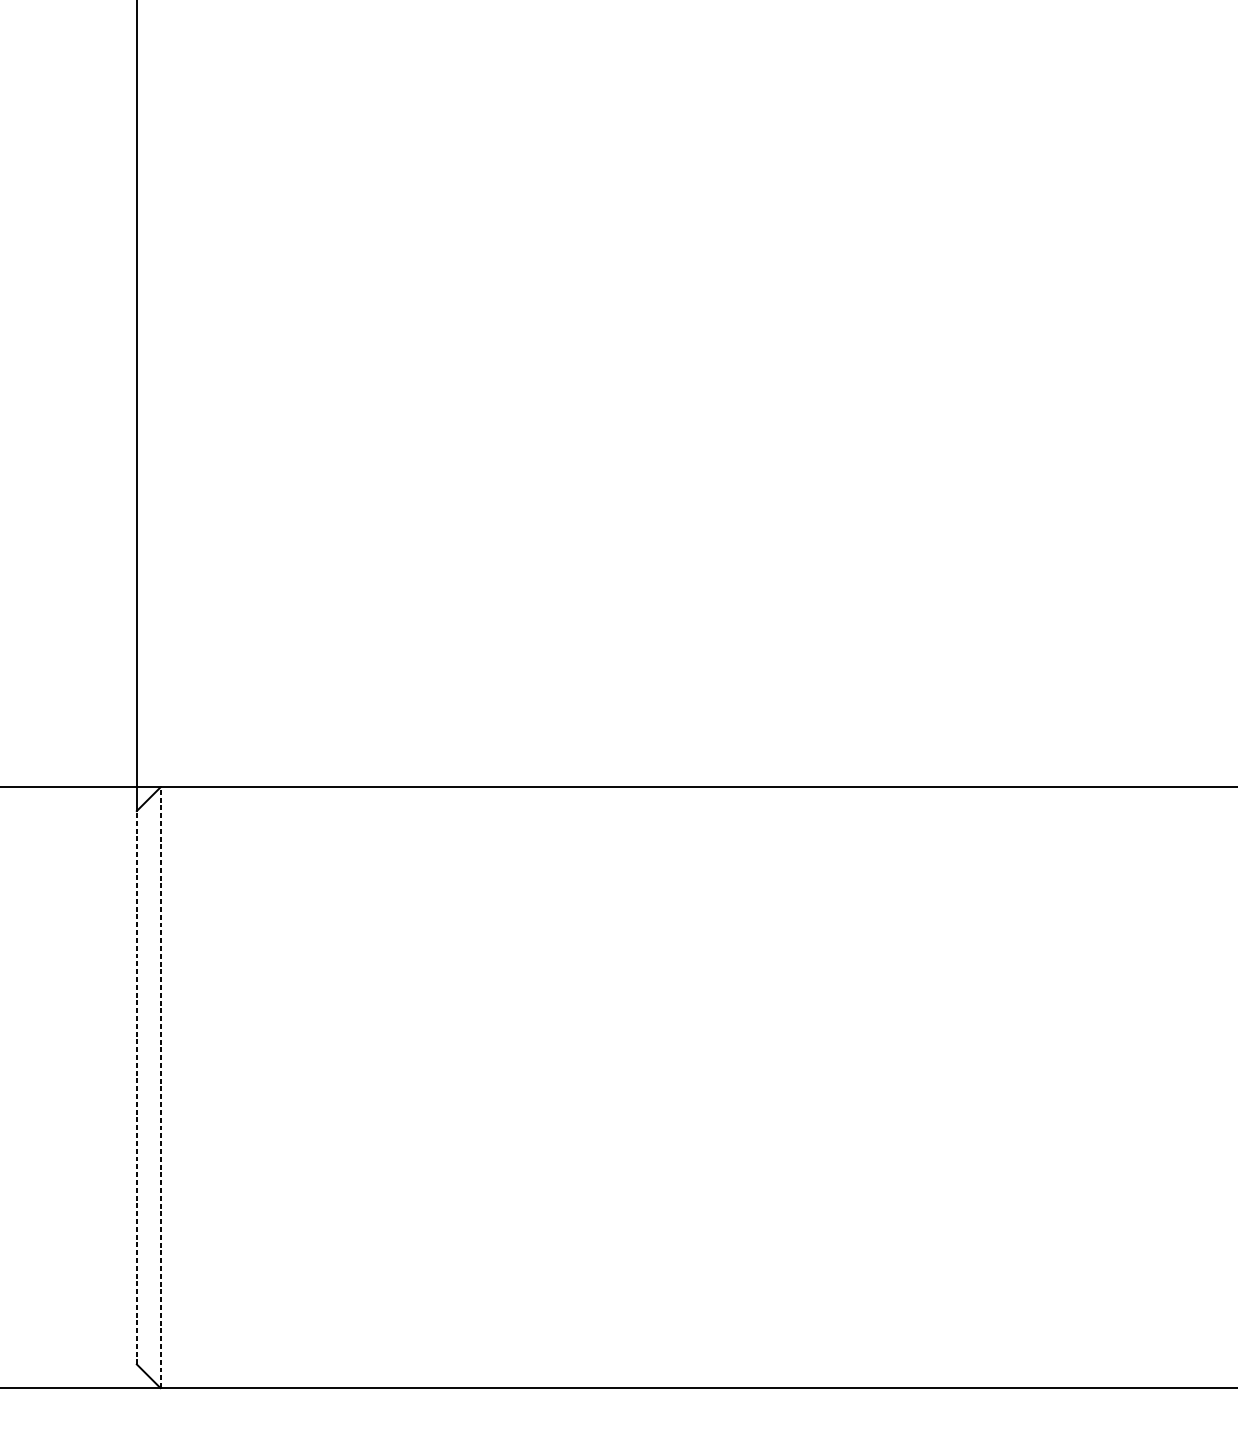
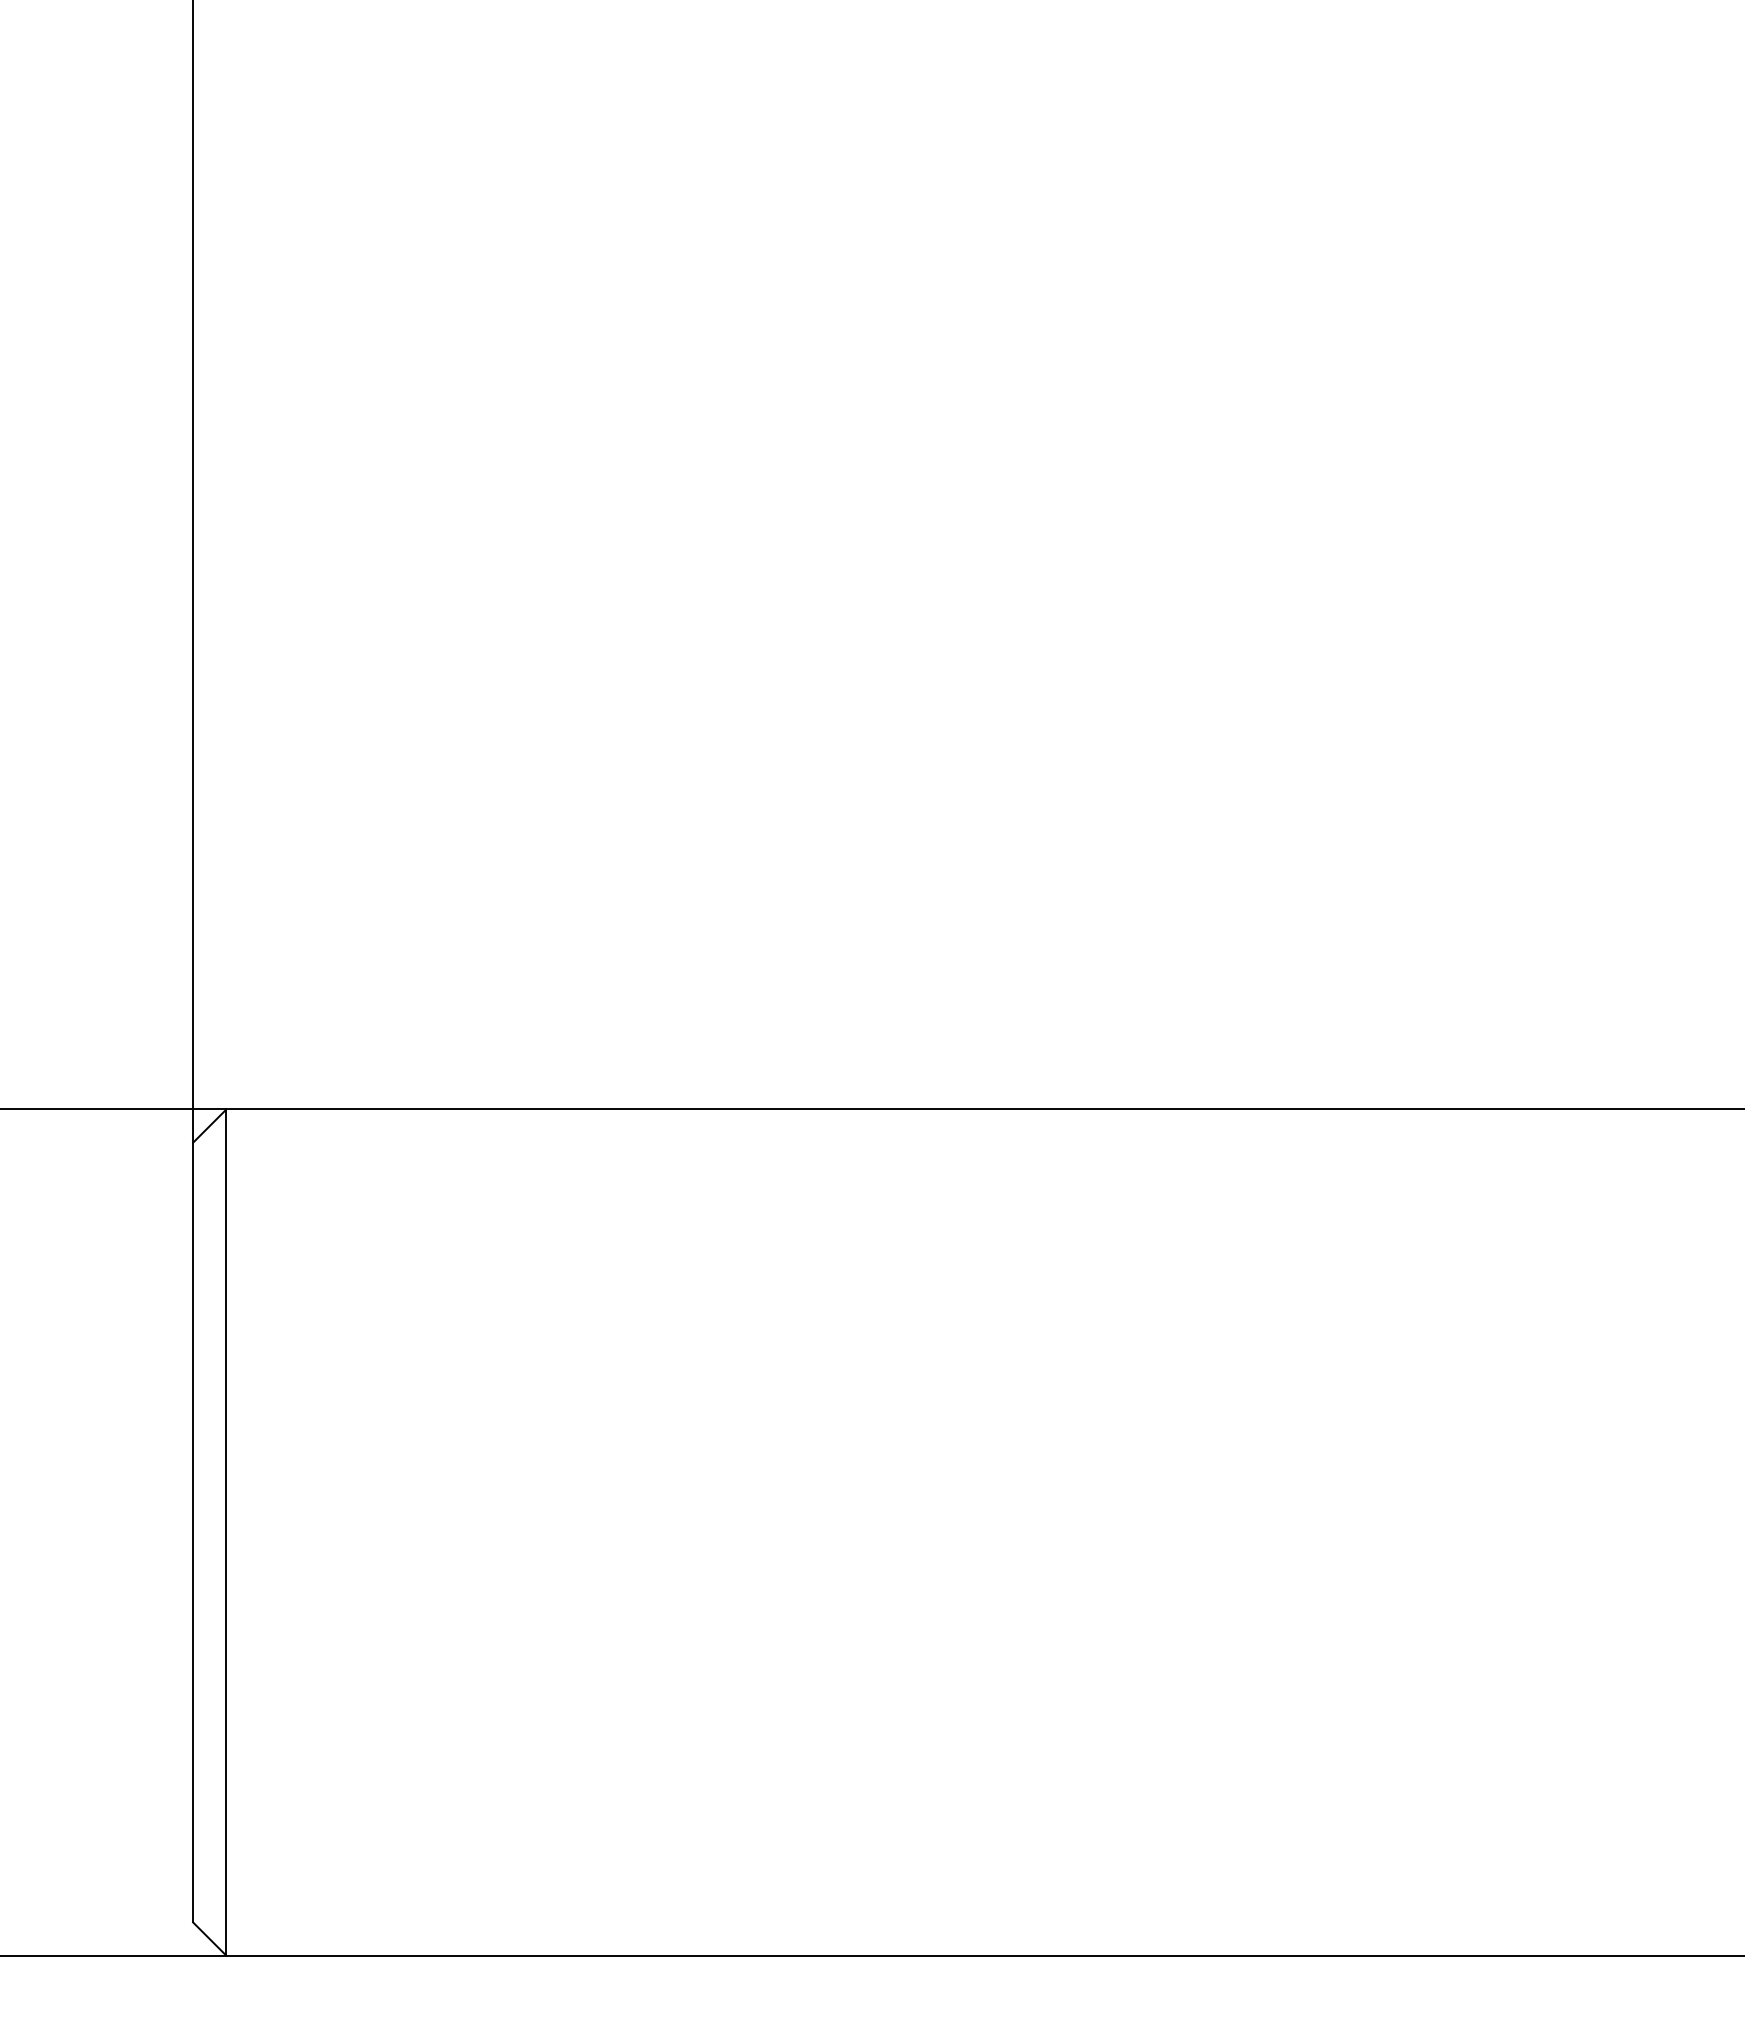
line: (137, 1087) -> (193, 1532), dashed -> solid
line: (160, 1087) -> (226, 1532), dashed -> solid

